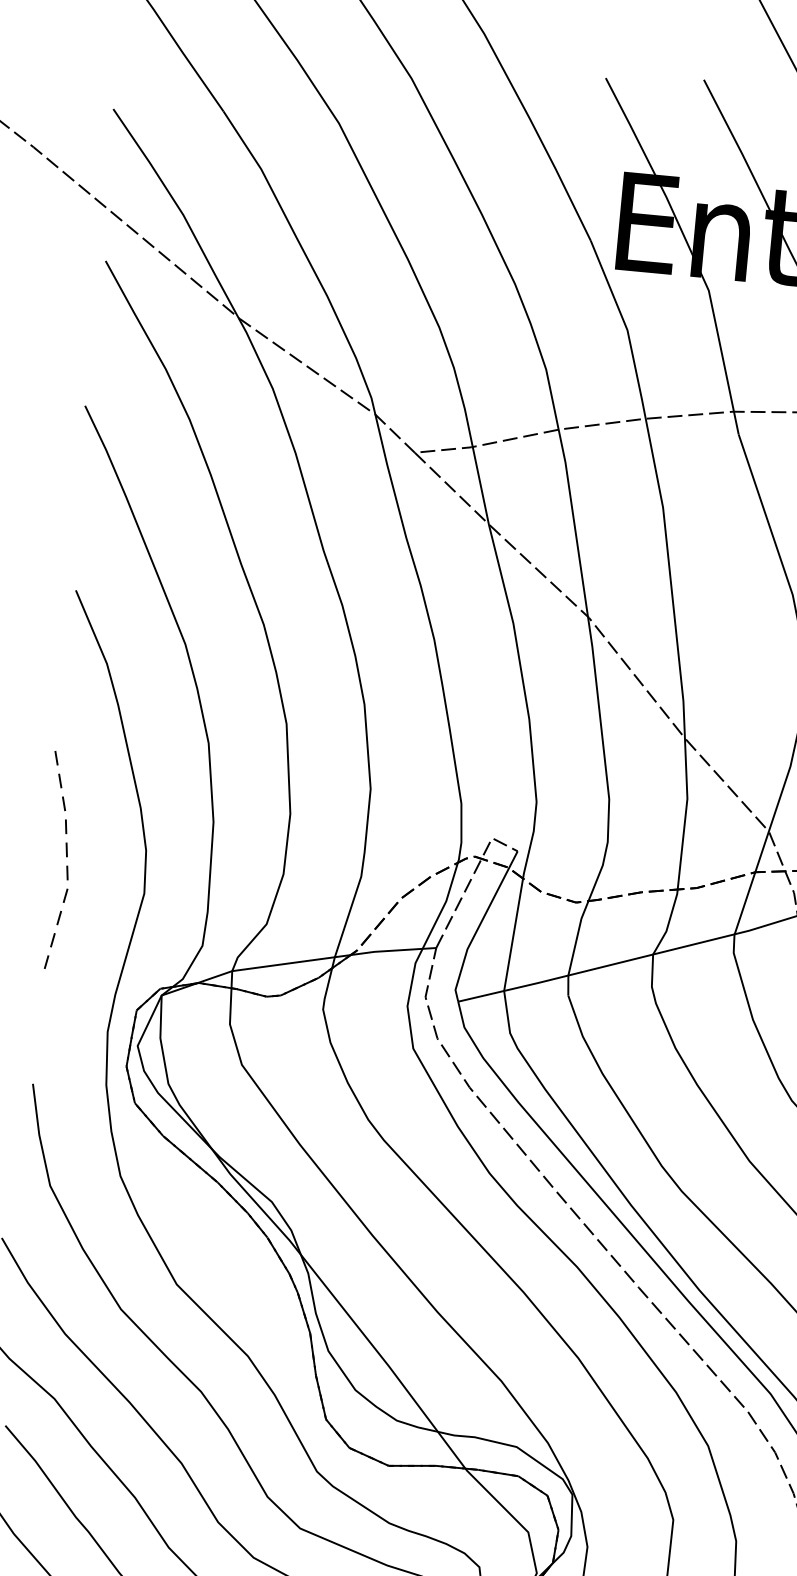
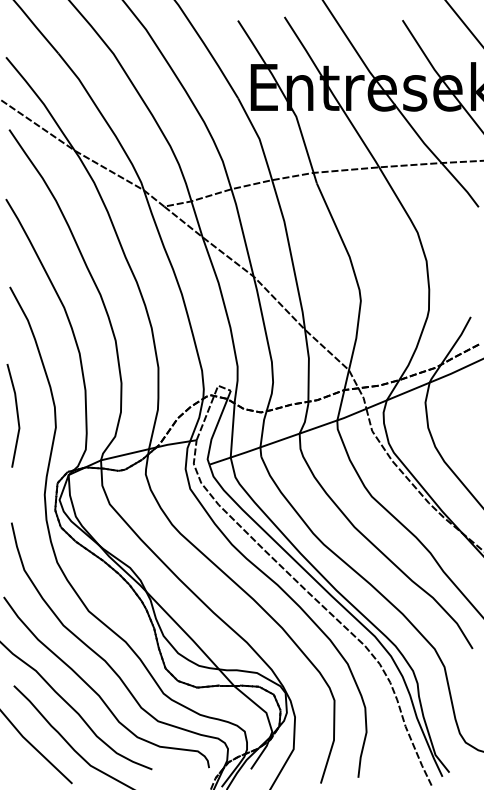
line: (66, 860) -> (17, 415), dashed -> solid

